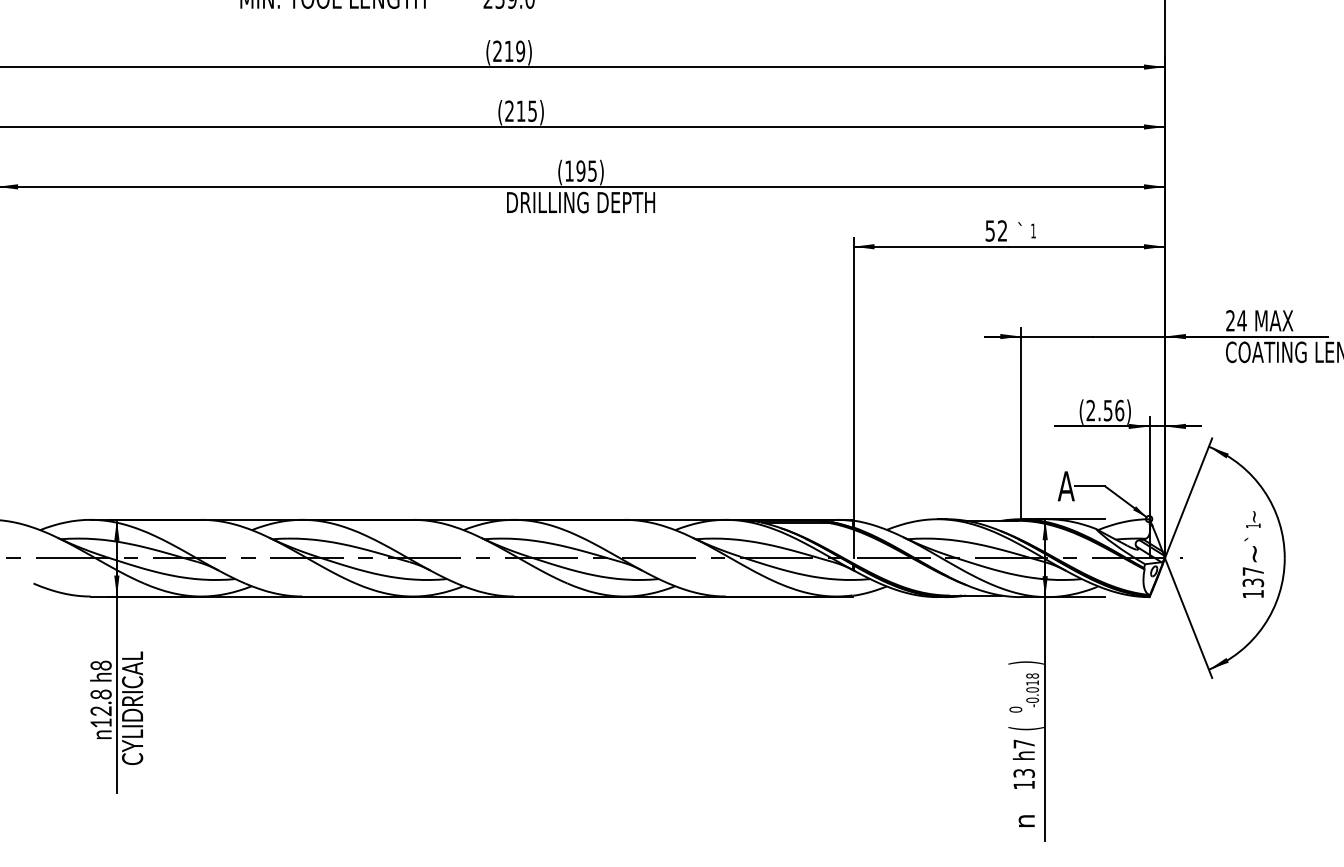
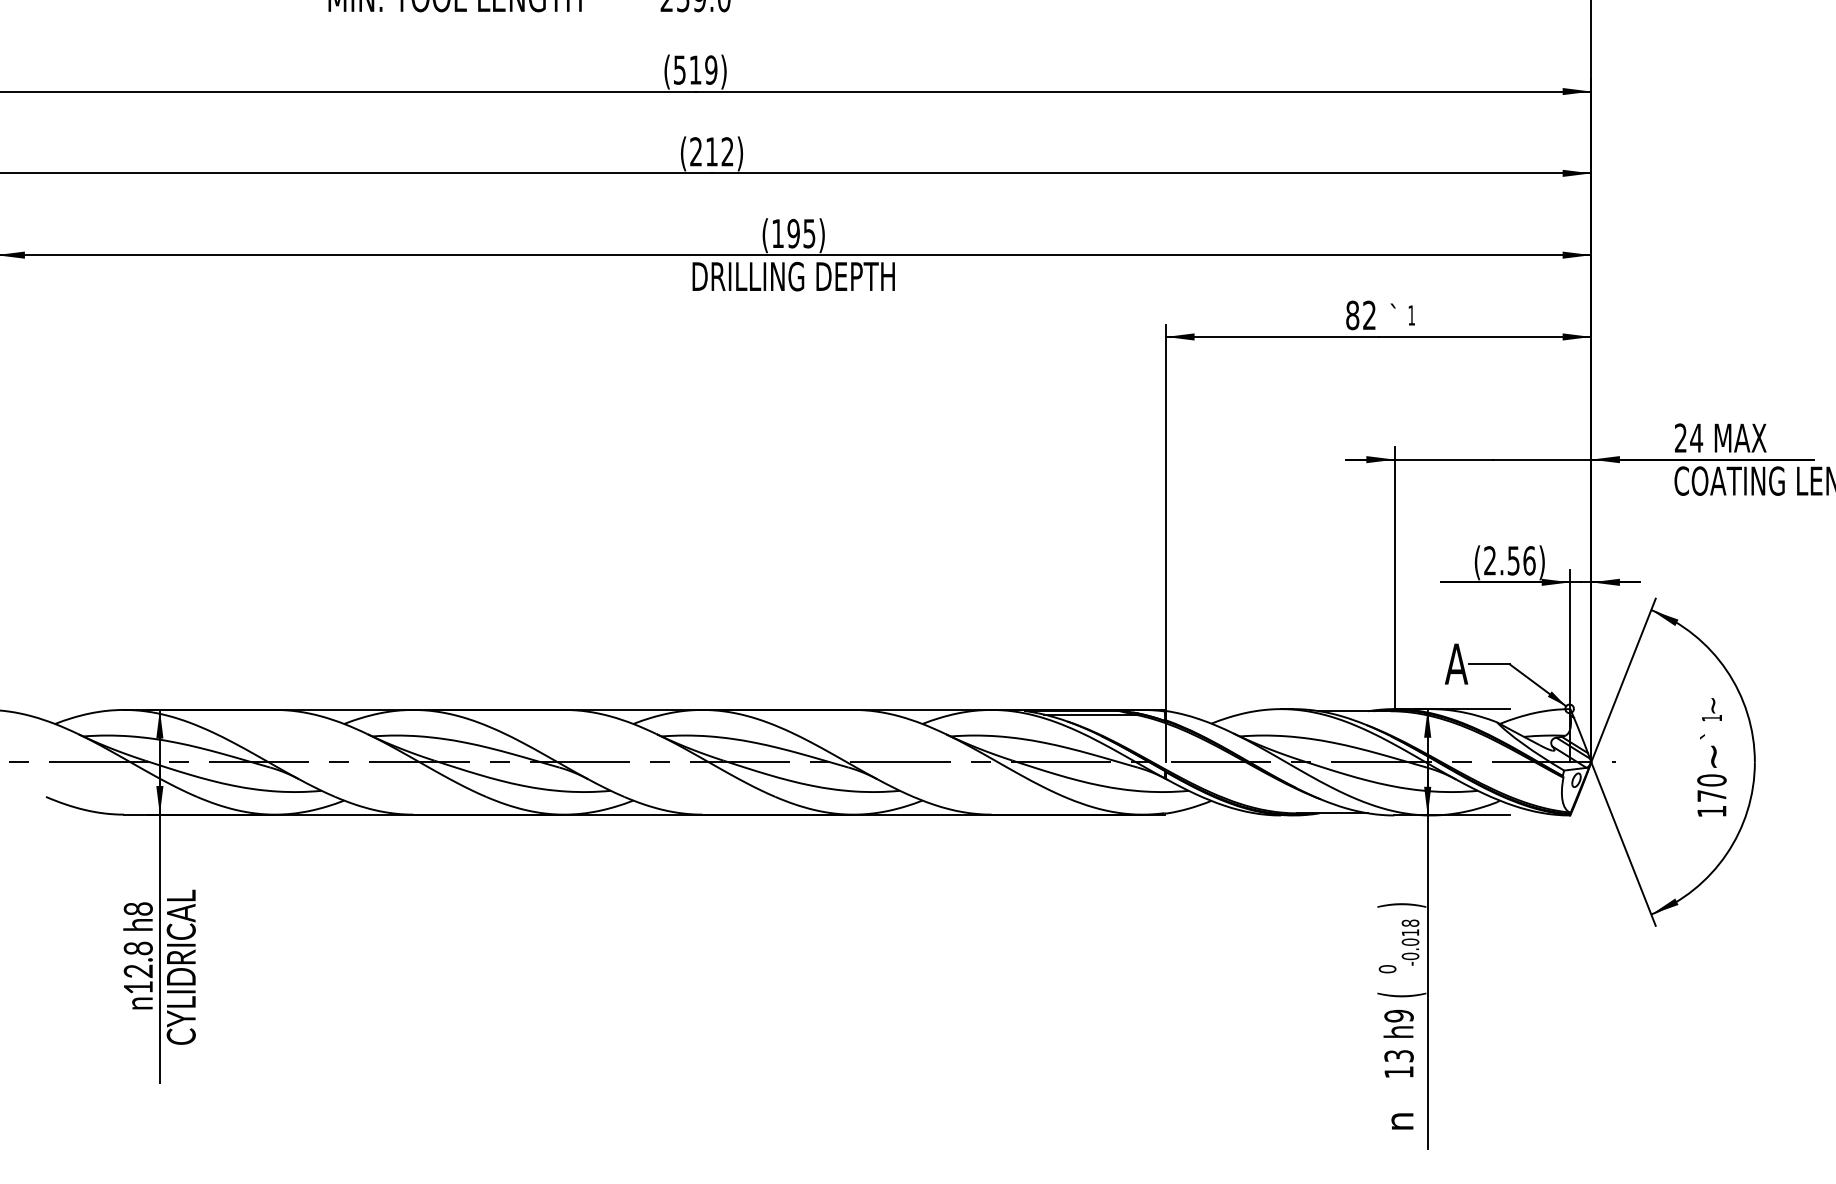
text: (497, 50) -> (679, 69), (219) -> (519)
text: (532, 110) -> (727, 151), (215) -> (212)
text: (990, 231) -> (1352, 315), 52 -> 82
text: (1253, 576) -> (1711, 787), 137 -> 170
text: (1023, 743) -> (1398, 1015), h7 -> h9

